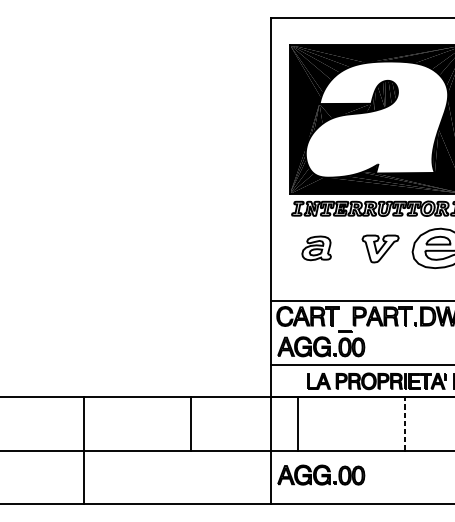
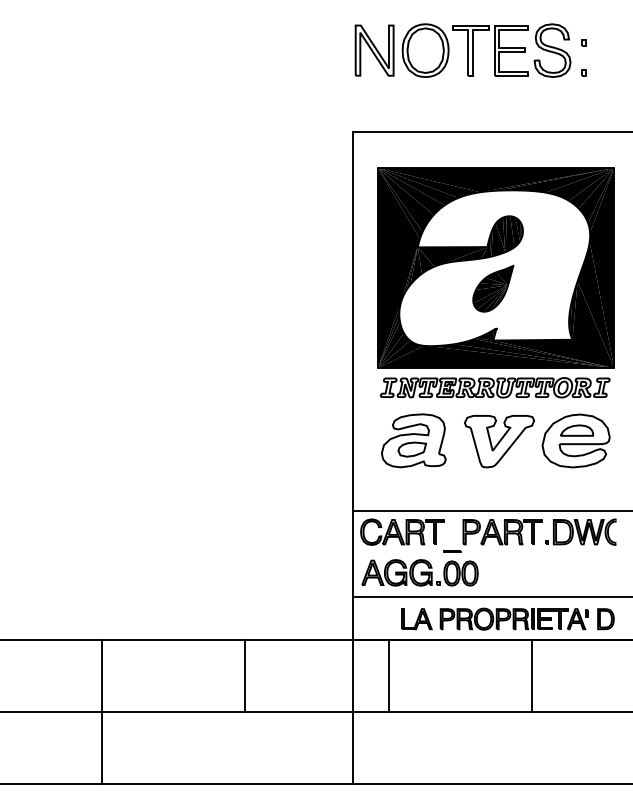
part: (376, 134) -> (493, 288), added
part: (316, 248) -> (413, 440), size x1.67
part: (380, 248) -> (499, 441), size x1.43
line: (404, 424) -> (531, 676), dashed -> solid
part: (320, 474) -> (419, 744), removed

